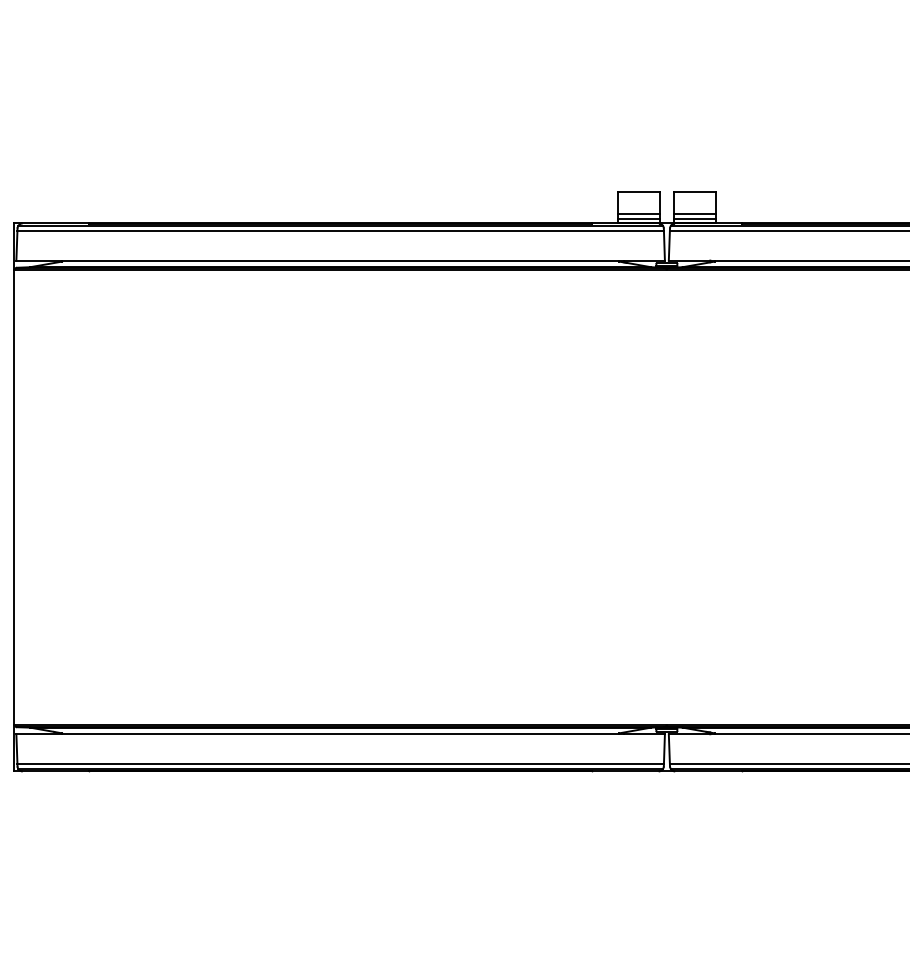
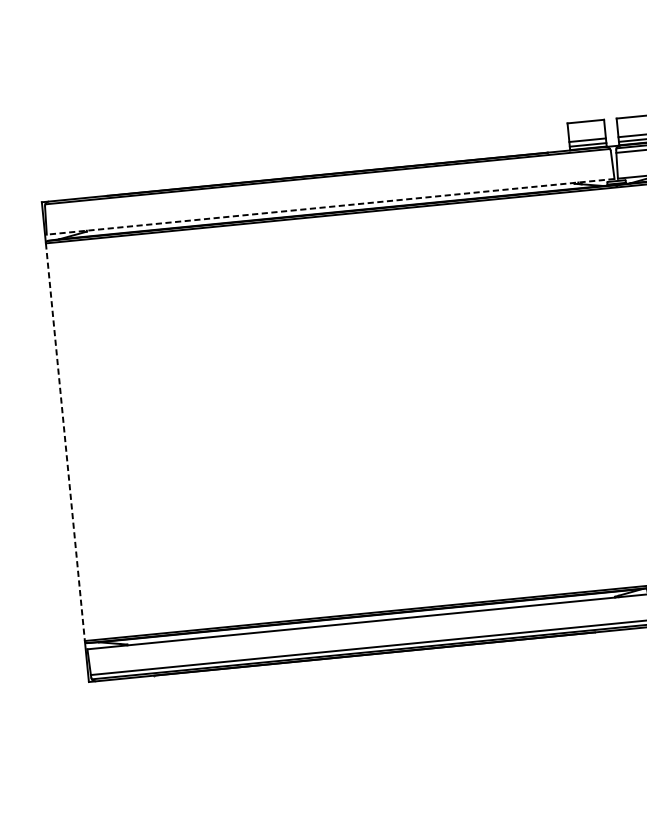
line: (340, 231) -> (328, 181), removed
line: (340, 260) -> (330, 206), solid -> dashed
line: (14, 497) -> (65, 442), solid -> dashed

